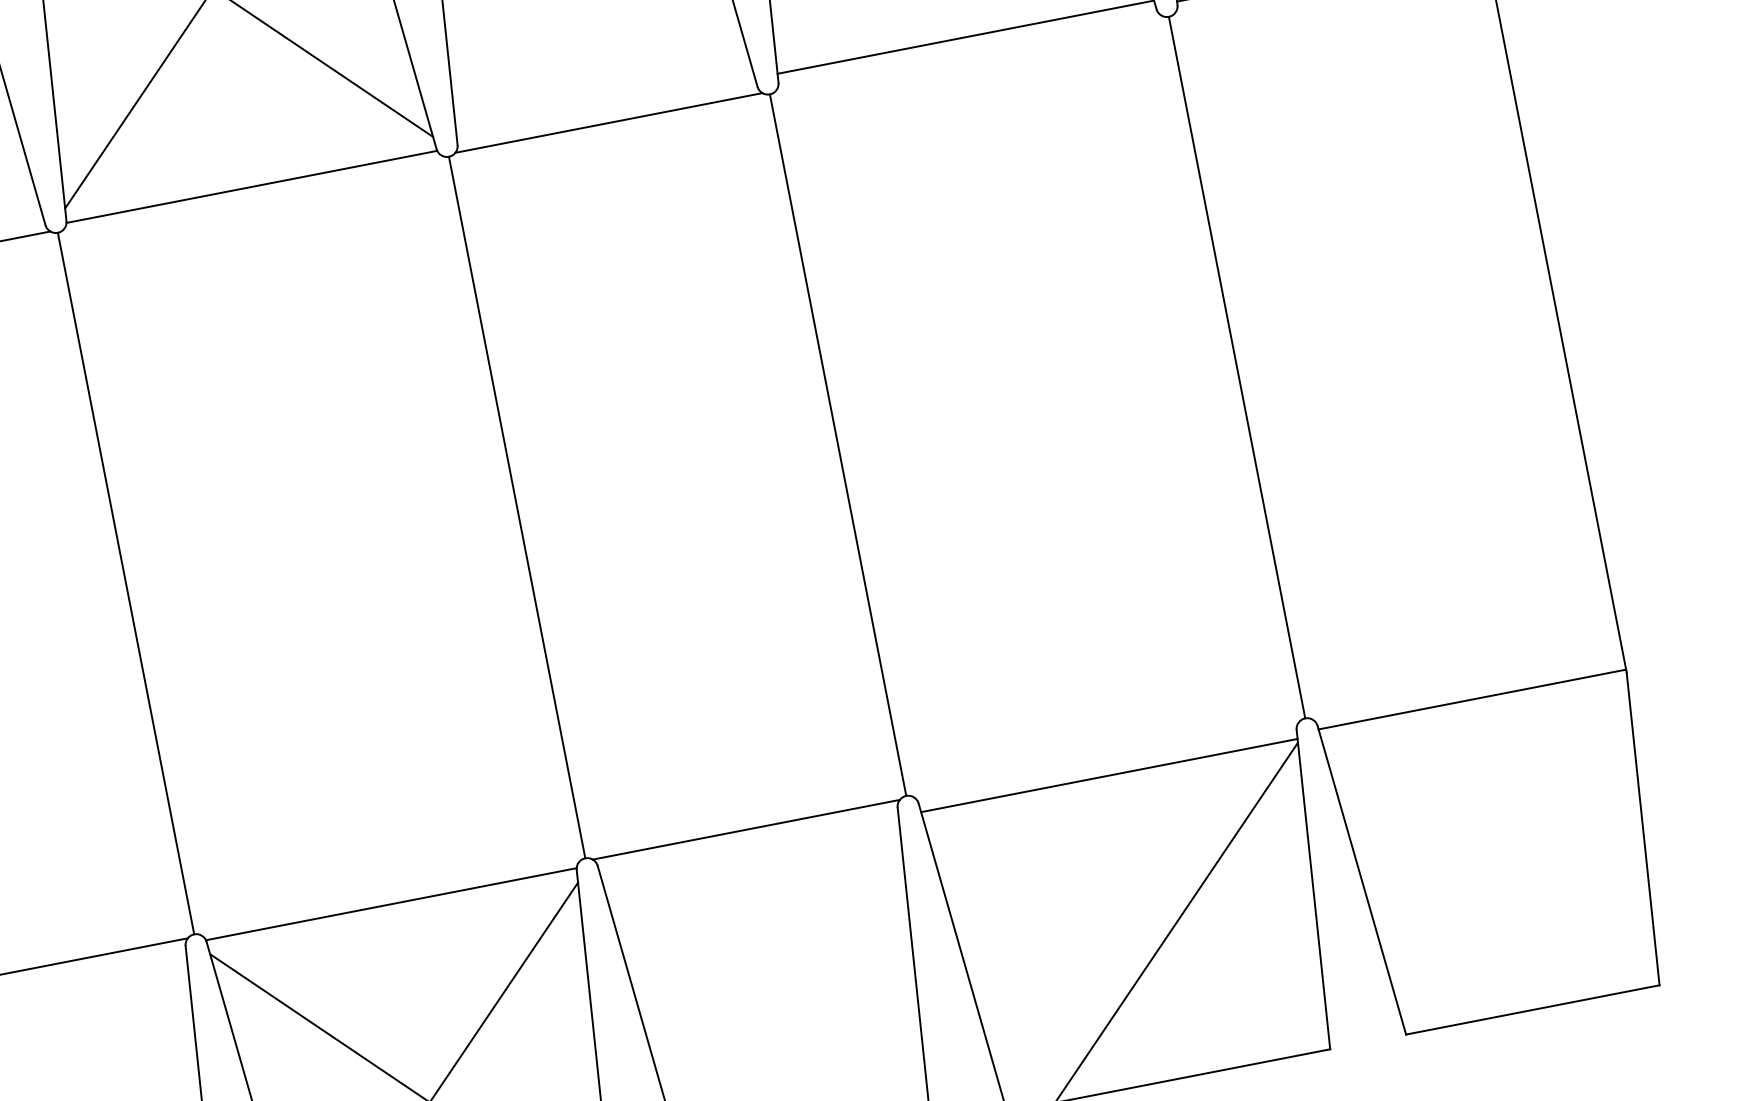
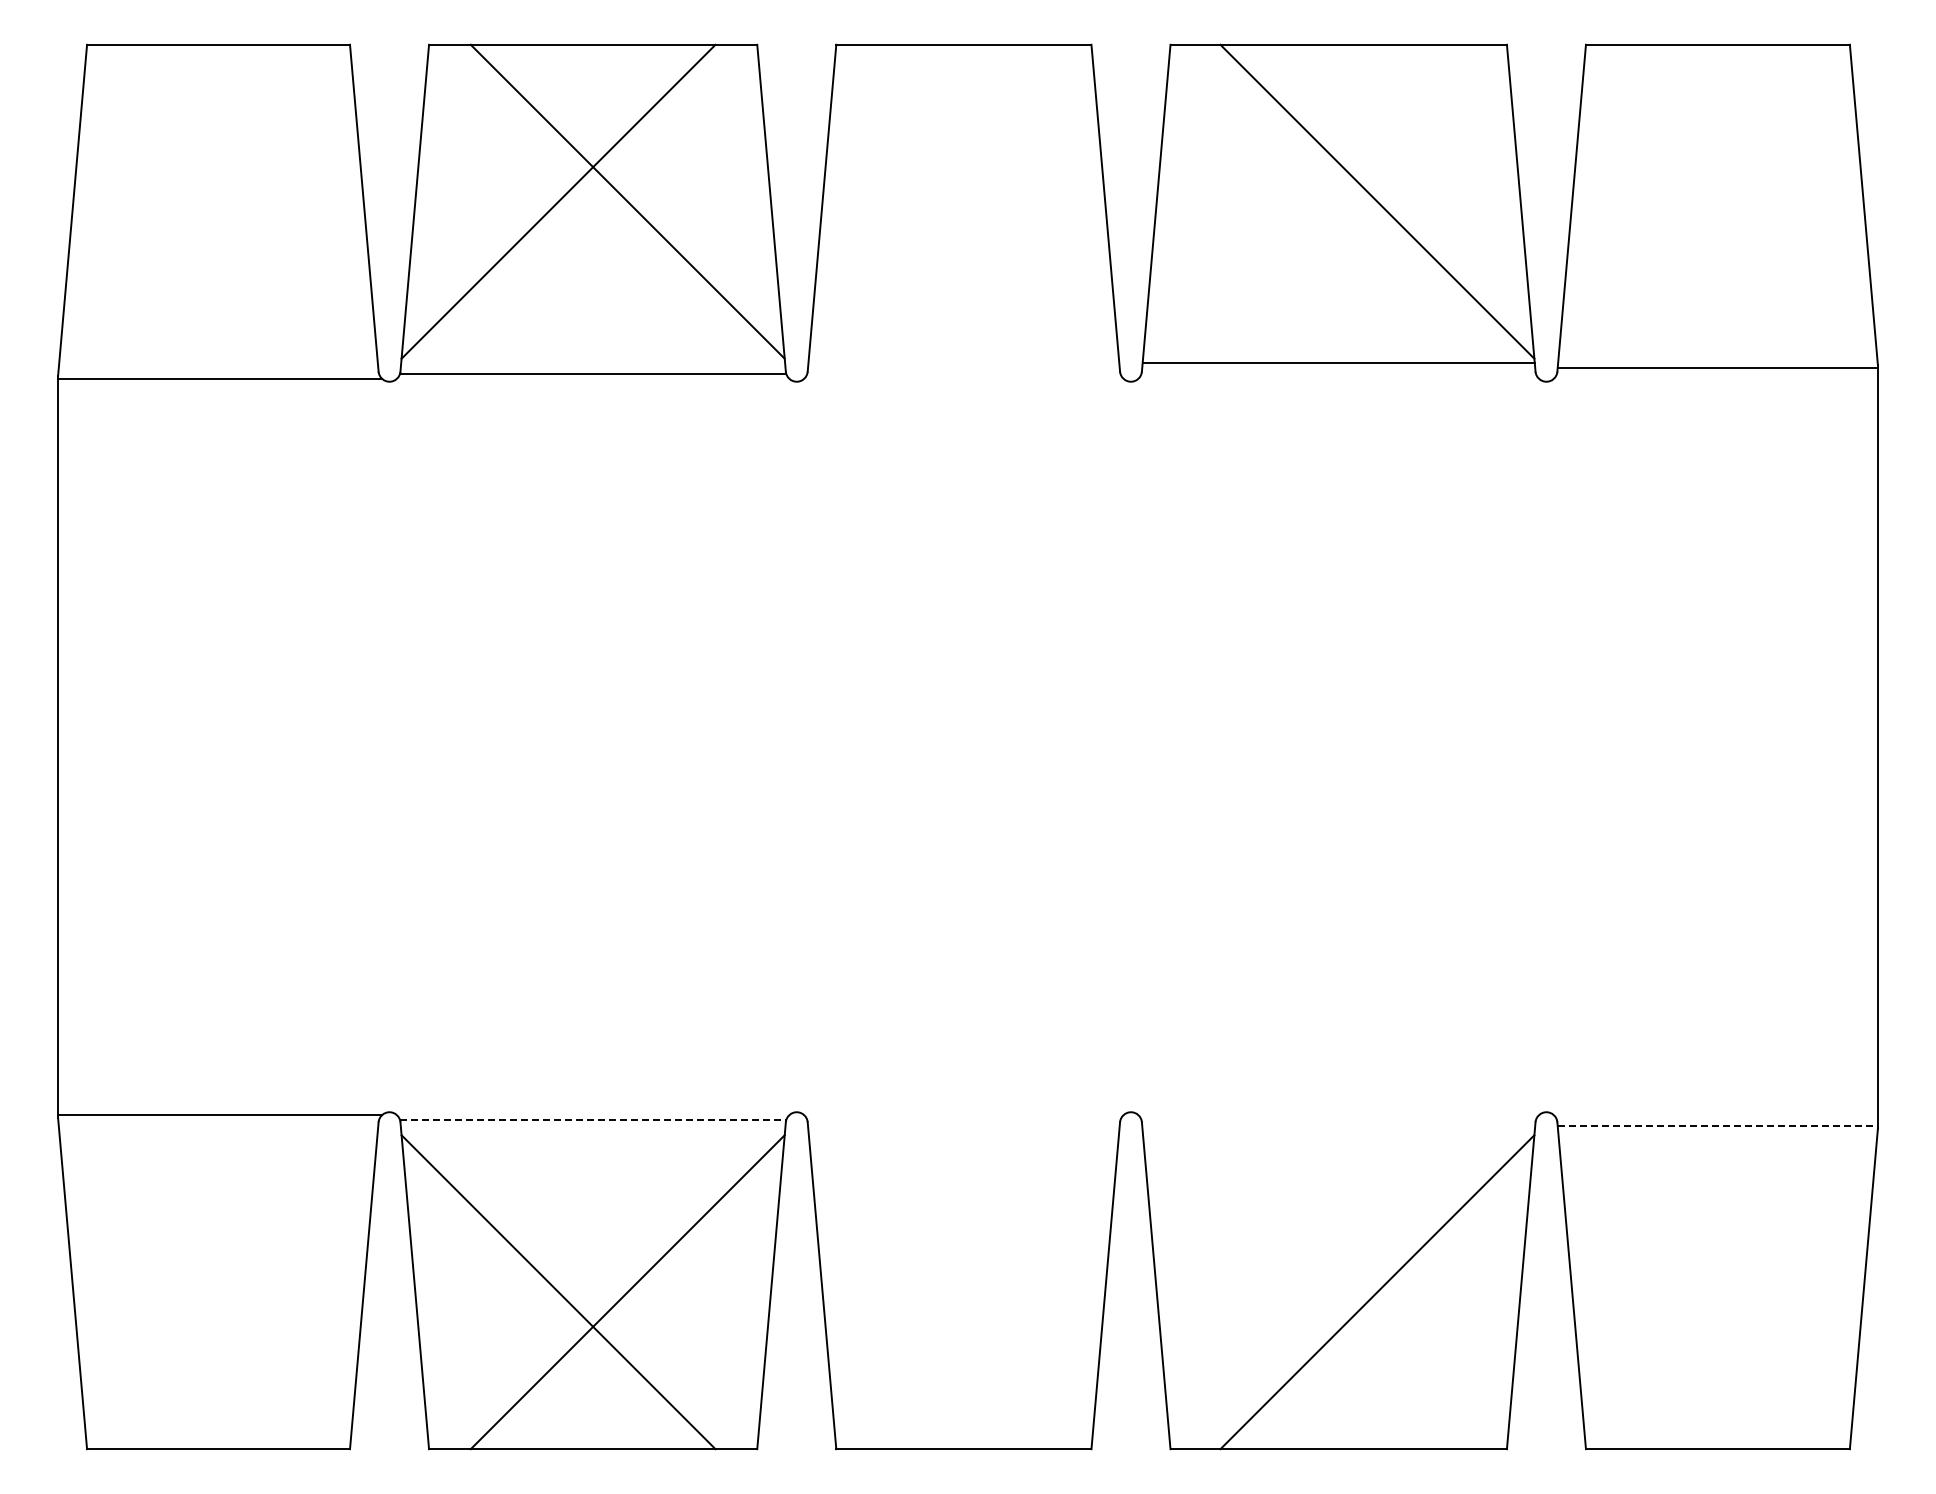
line: (608, 123) -> (963, 379), removed
line: (1237, 367) -> (1546, 746), removed
line: (837, 444) -> (1130, 746), removed
line: (516, 507) -> (796, 746), removed
line: (125, 583) -> (389, 746), removed
line: (1472, 698) -> (1718, 1125), solid -> dashed
line: (1109, 775) -> (1338, 1131), removed
line: (745, 829) -> (963, 1114), removed
line: (391, 904) -> (593, 1120), solid -> dashed

